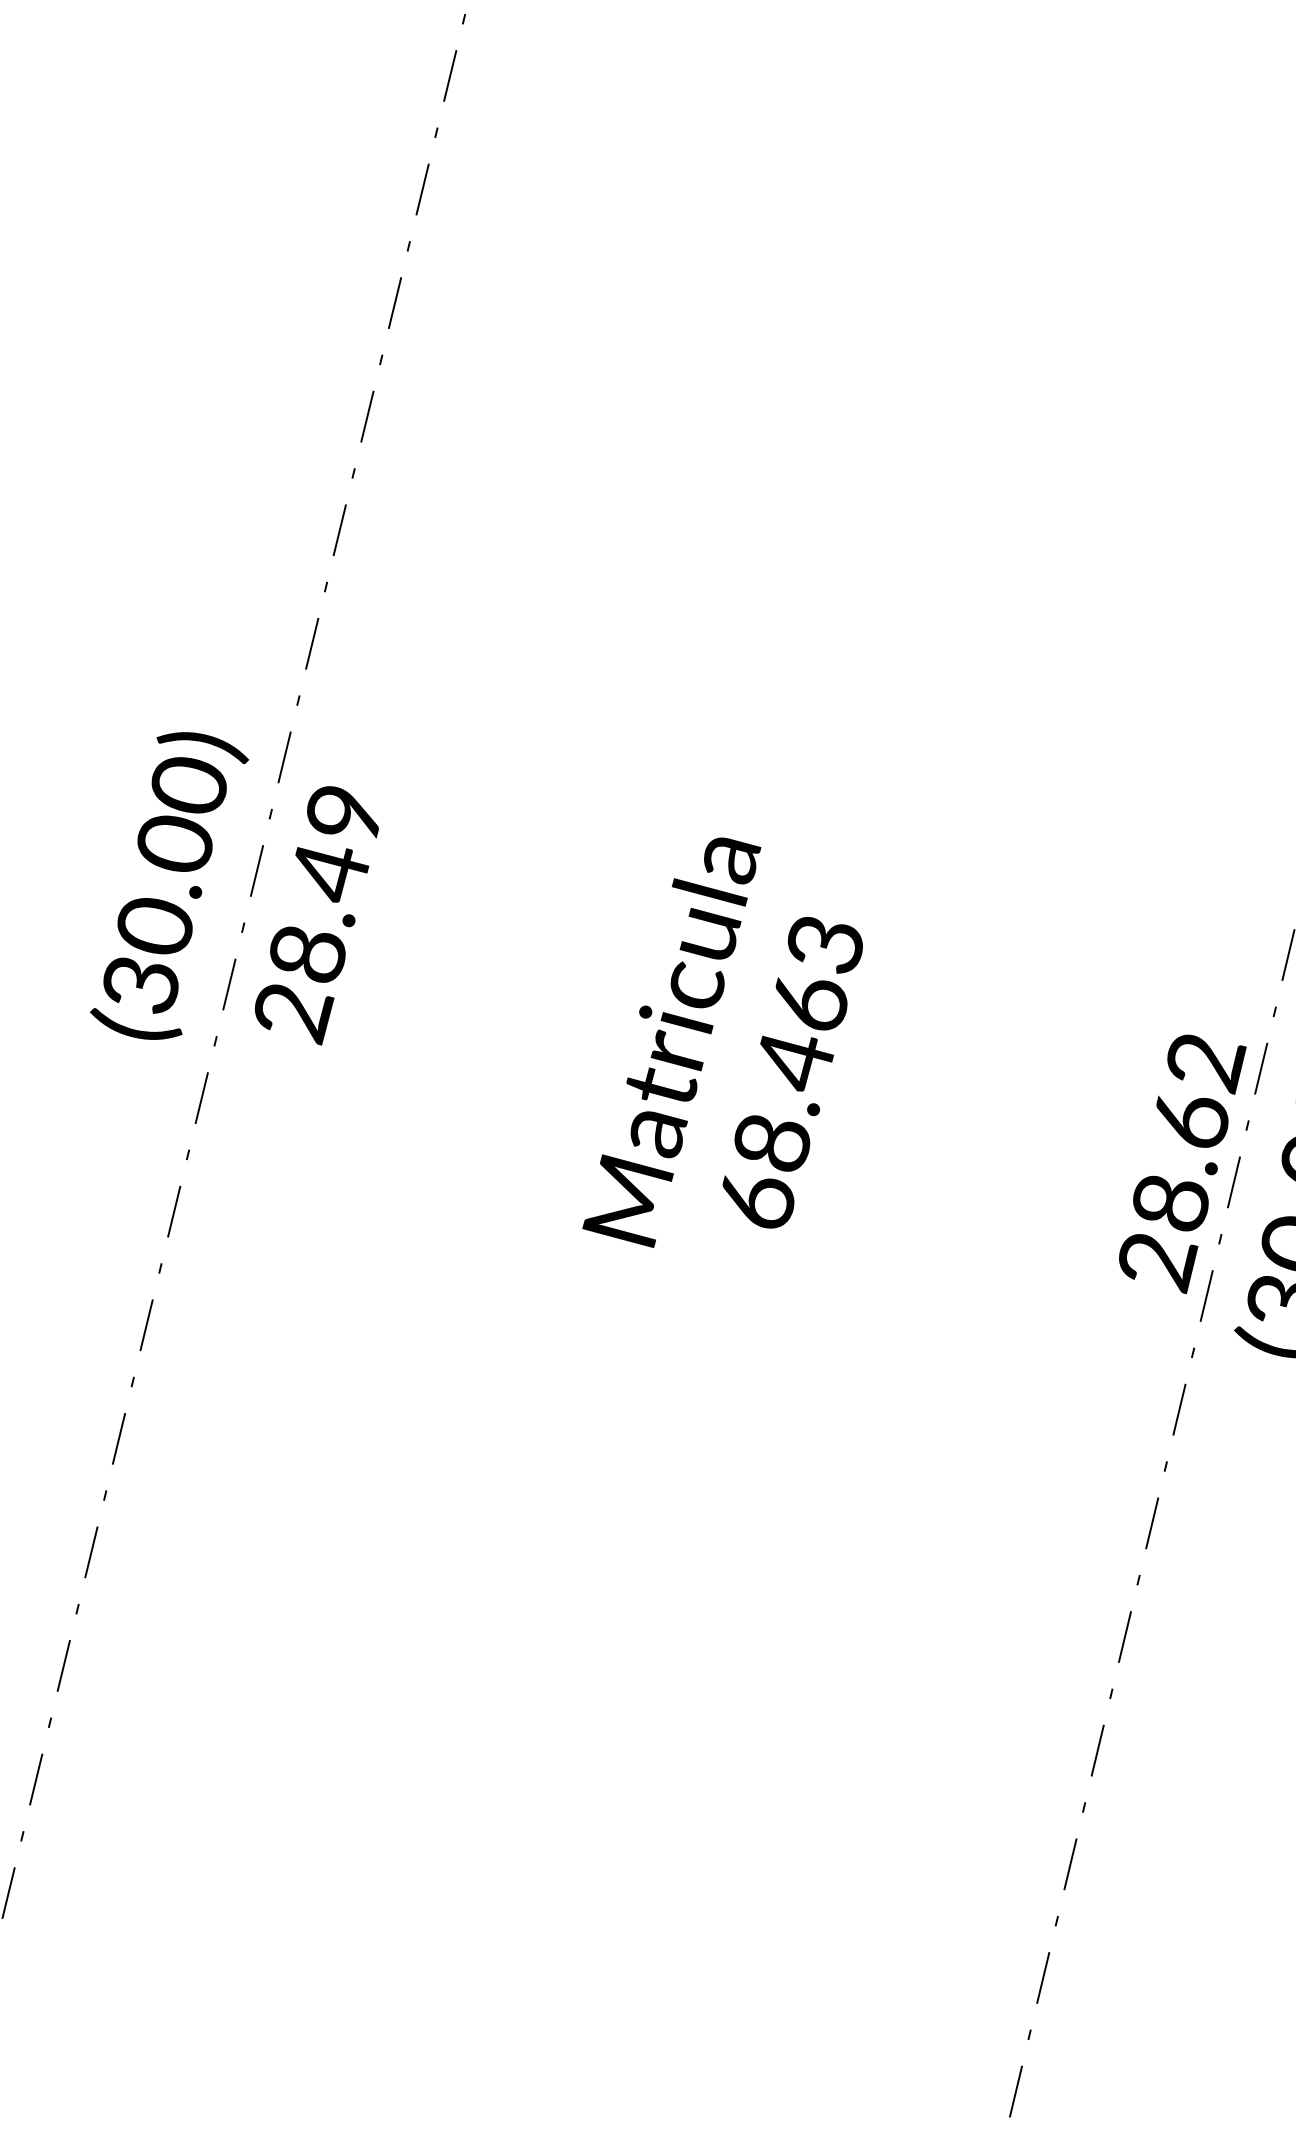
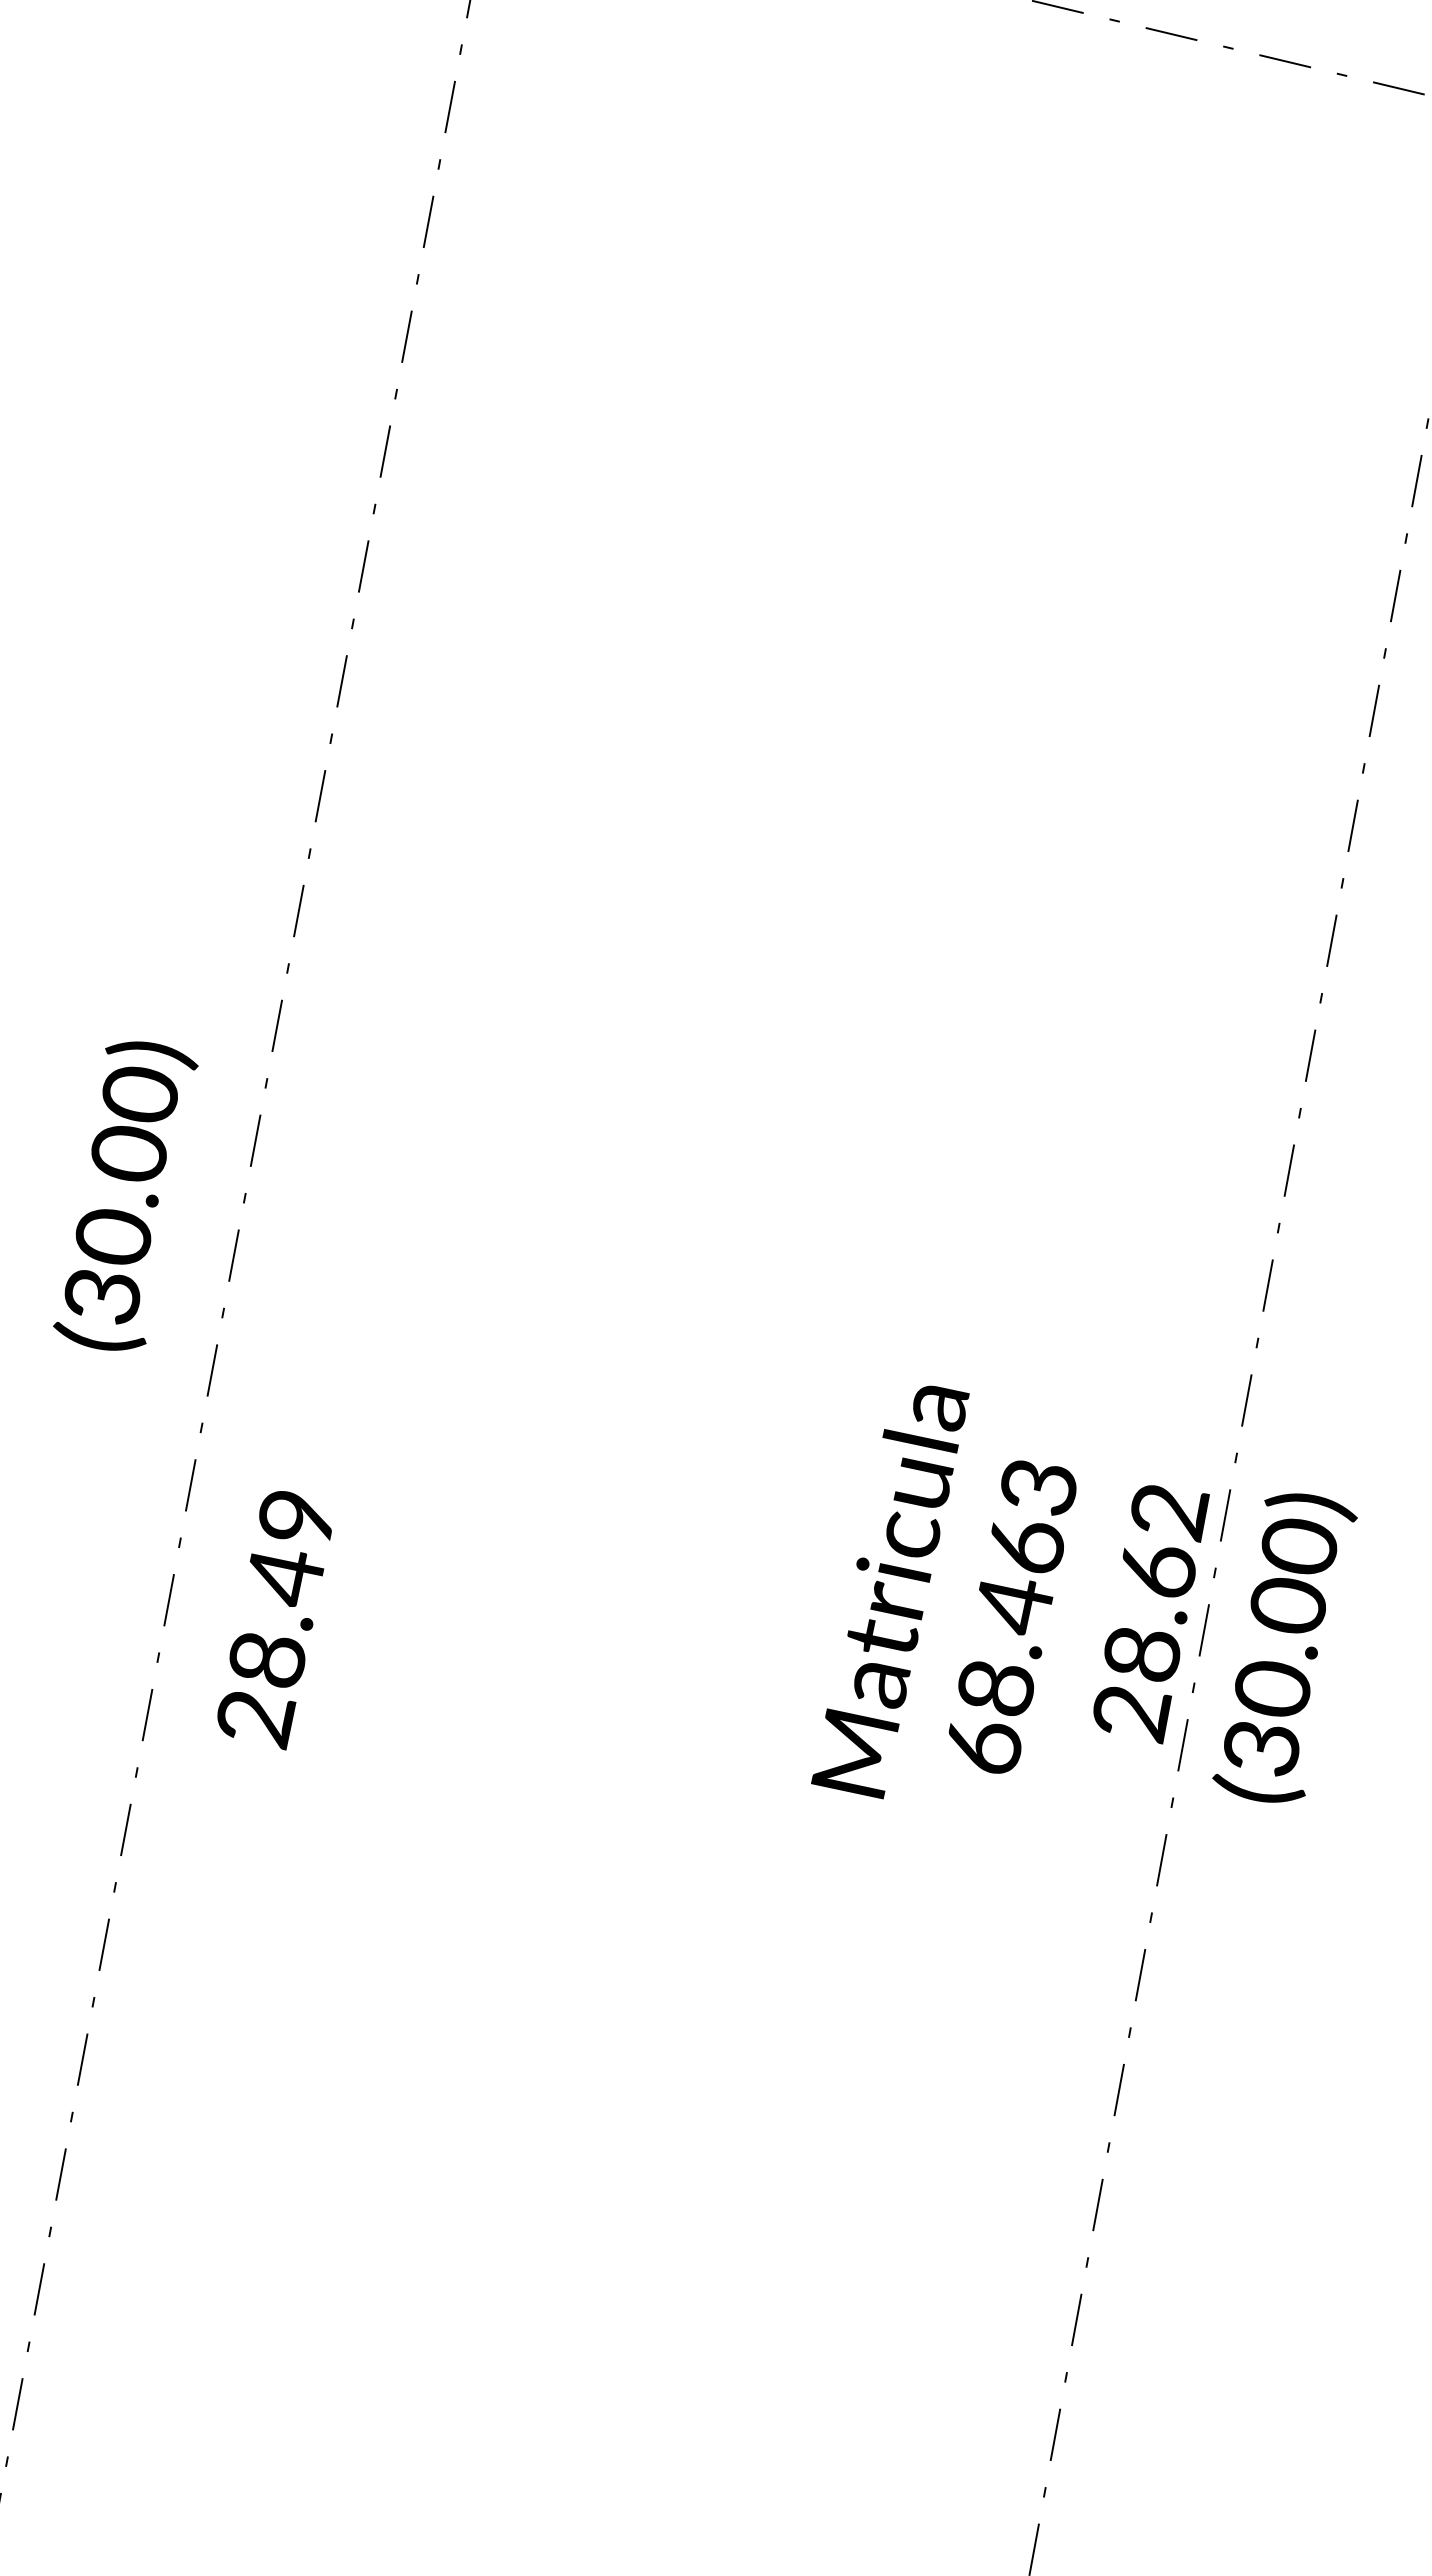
text: (169, 885) -> (125, 1195), moved
text: (316, 915) -> (274, 1620), moved
text: (724, 1044) -> (943, 1592), moved

